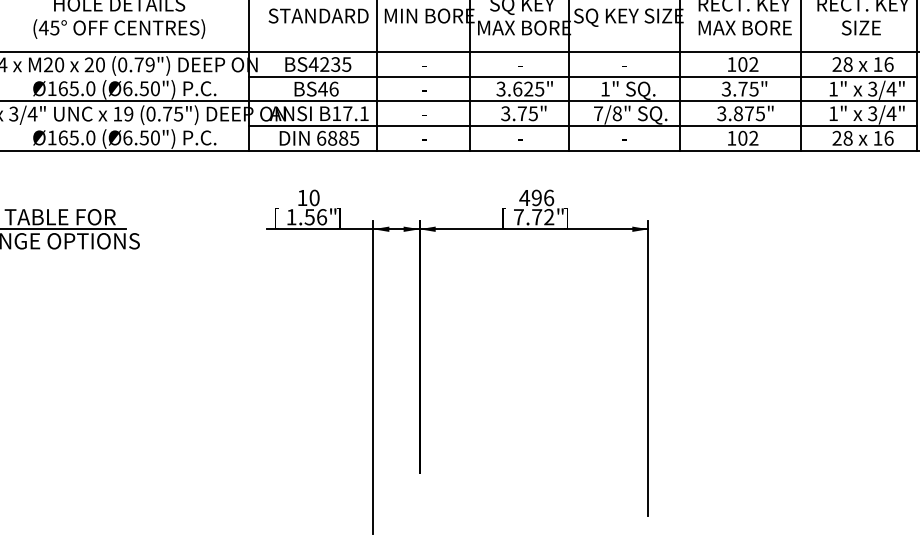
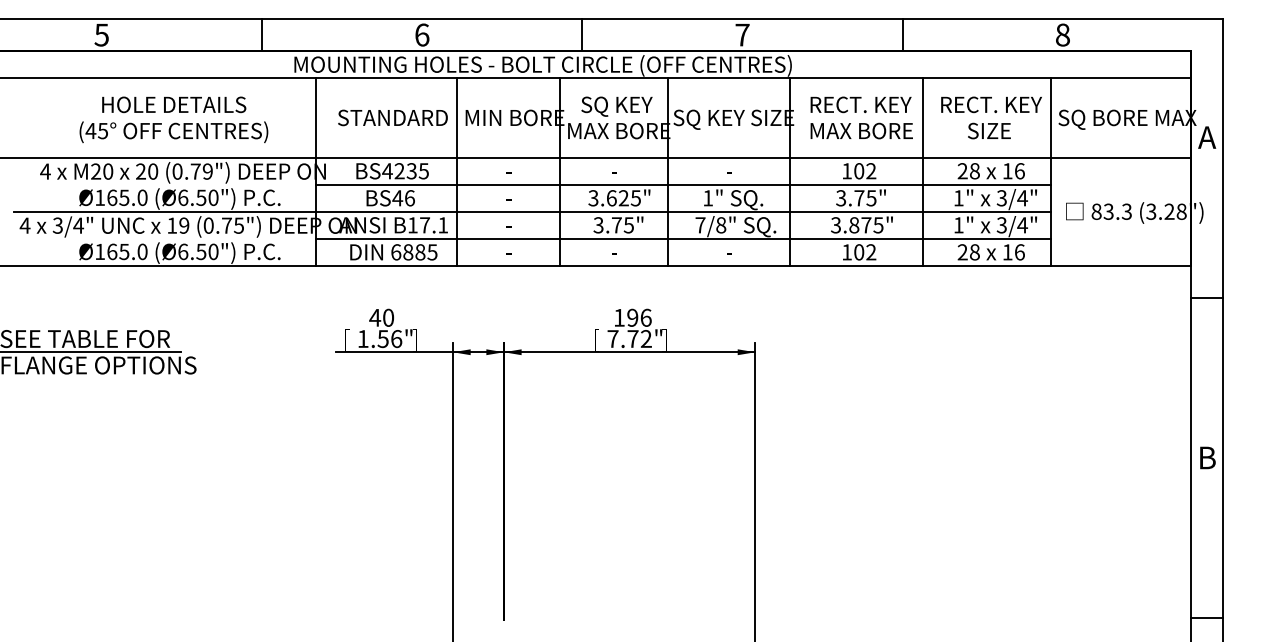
text: (302, 197) -> (375, 317), 10 -> 40
text: (524, 197) -> (619, 317), 496 -> 196

